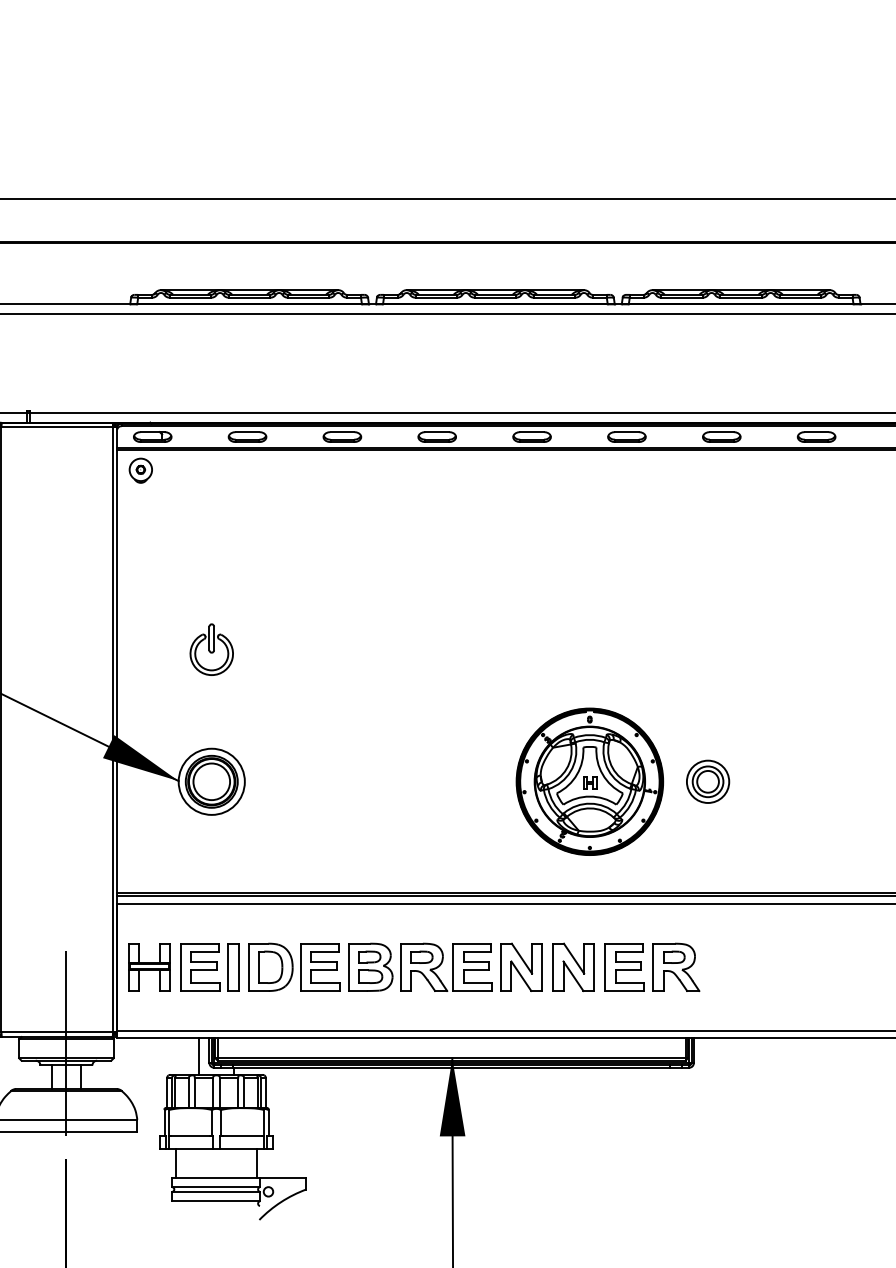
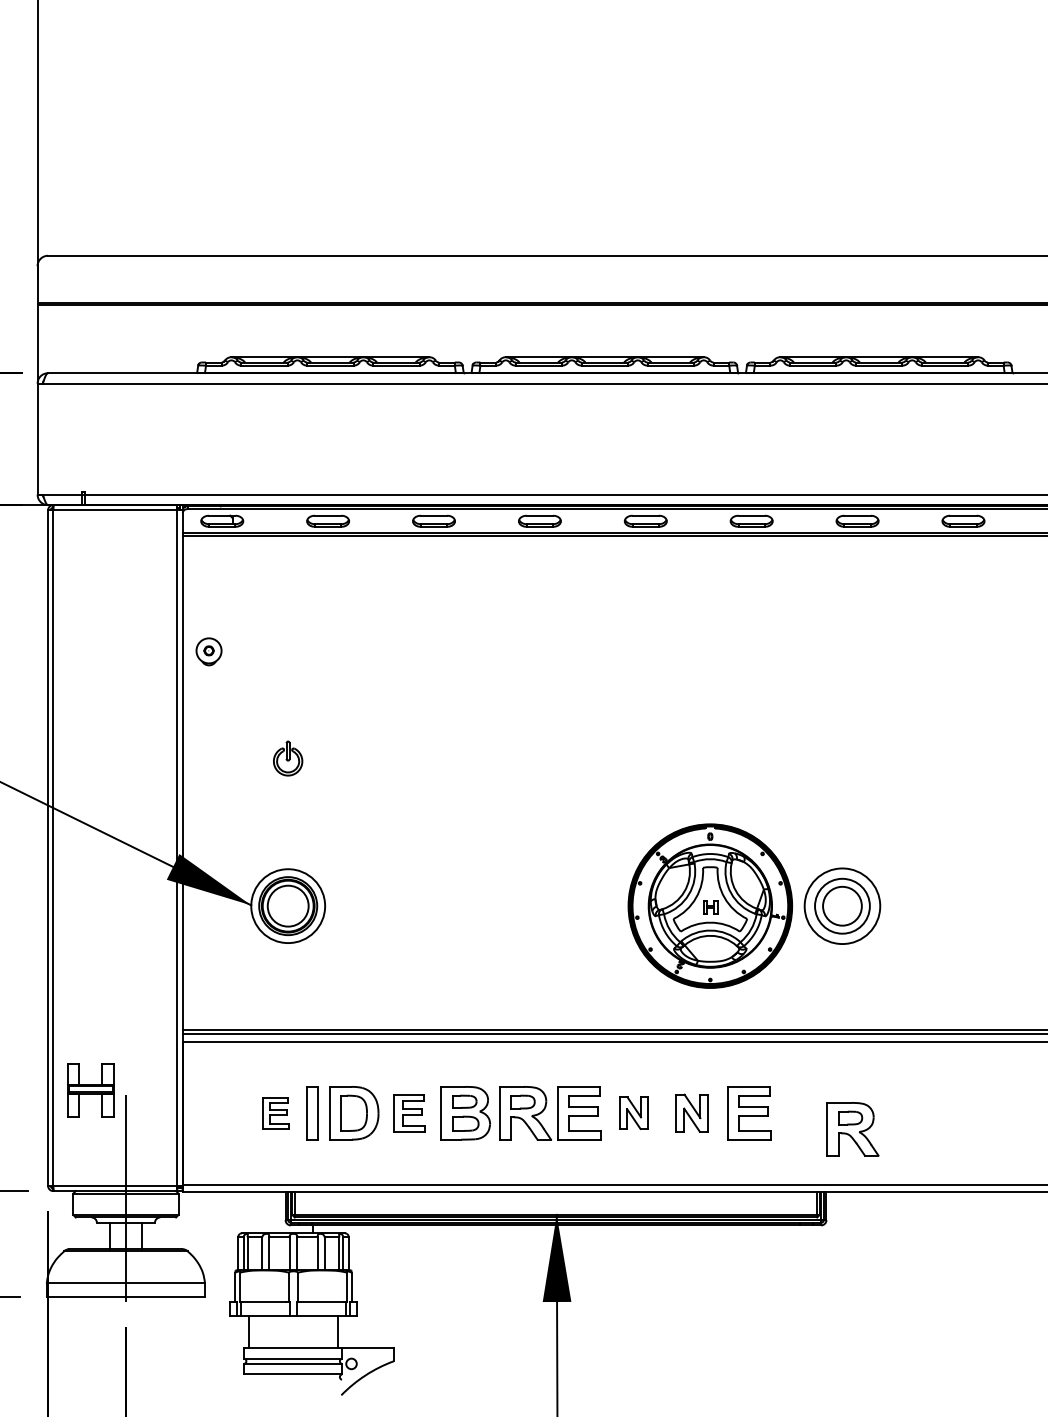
part: (140, 470) -> (208, 651), moved
part: (211, 649) -> (287, 758), size x0.6
part: (707, 781) -> (841, 905), size x1.6
part: (521, 966) -> (633, 1112), size x0.6
part: (573, 966) -> (691, 1112), size x0.7
part: (149, 967) -> (90, 1090), moved
part: (200, 967) -> (275, 1113), size x0.6
part: (320, 967) -> (409, 1113), size x0.7
part: (676, 967) -> (852, 1129), moved
line: (199, 1056) -> (274, 1212), removed

